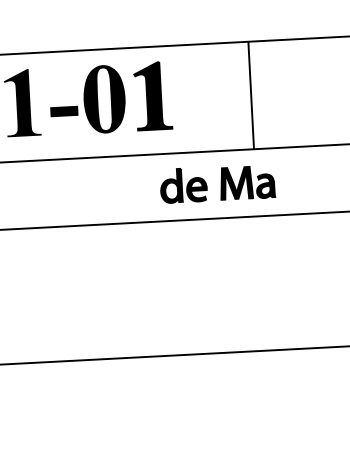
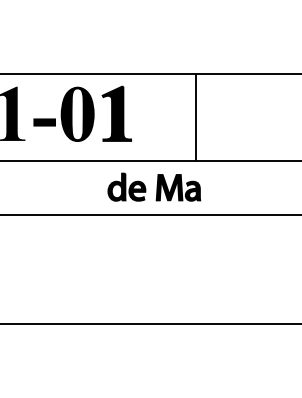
part: (217, 182) -> (154, 186), moved

